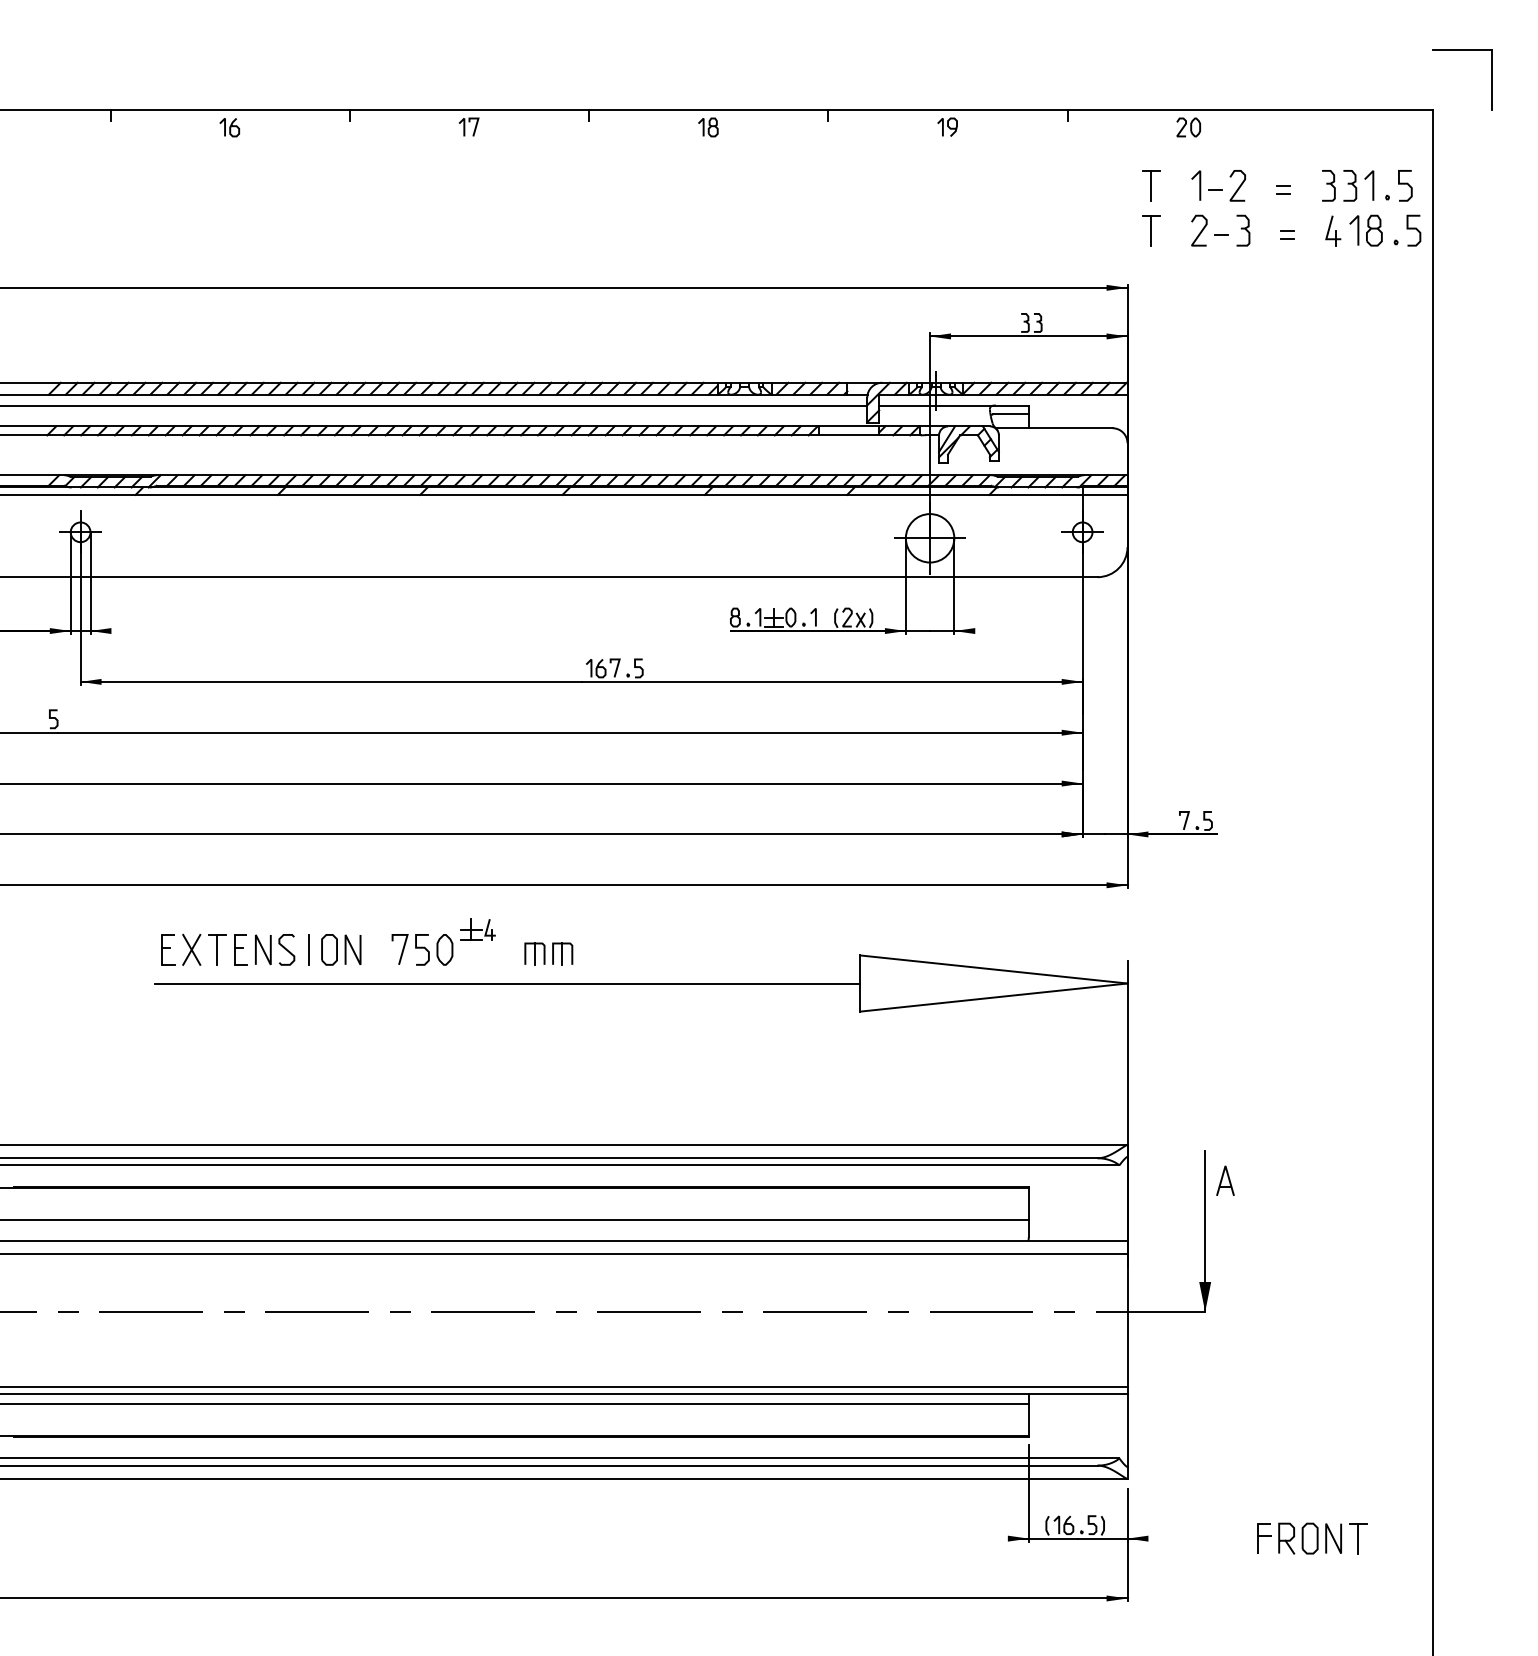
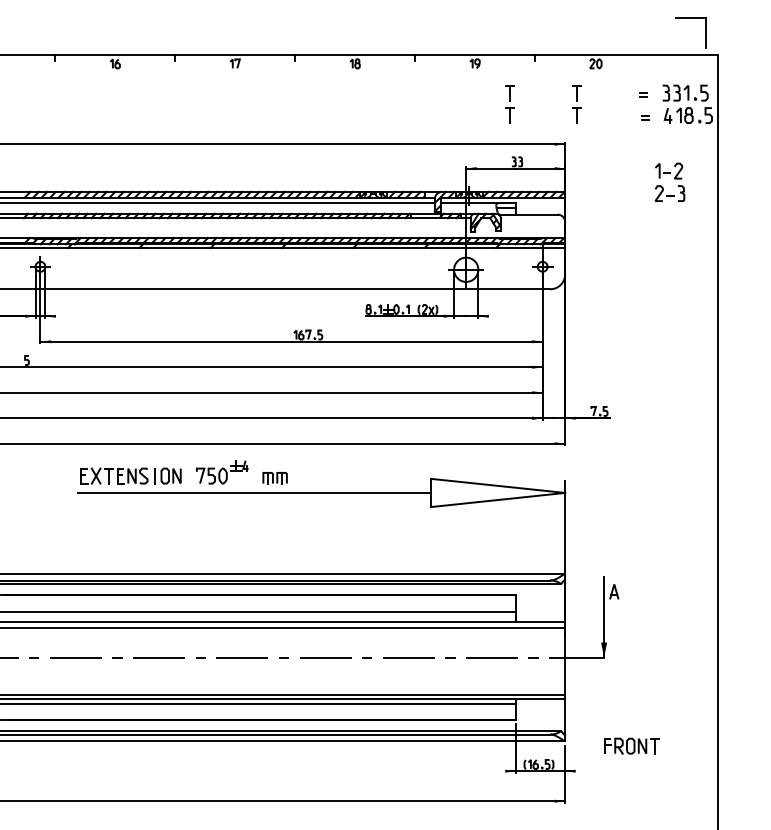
part: (1461, 50) -> (690, 18), moved
part: (1219, 206) -> (669, 181), moved
part: (1016, 208) -> (509, 104), added
part: (1311, 1537) -> (631, 745), moved

